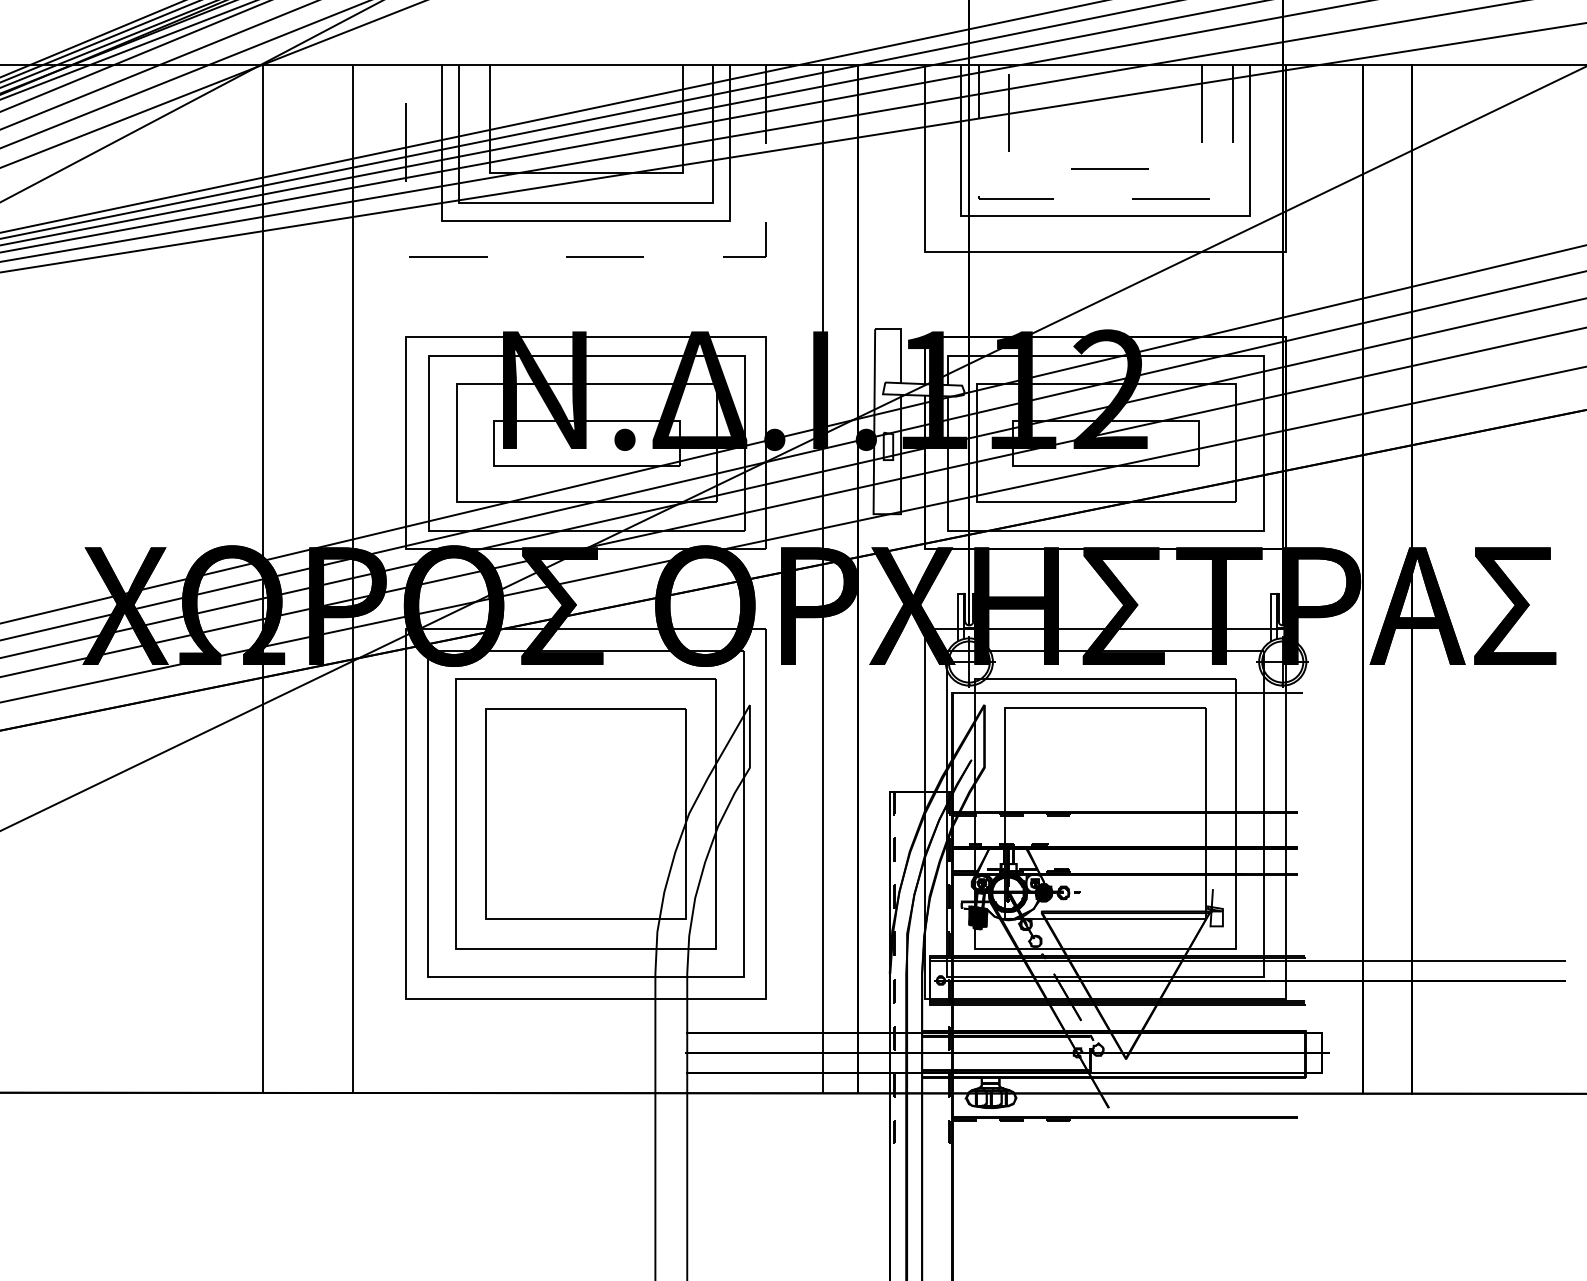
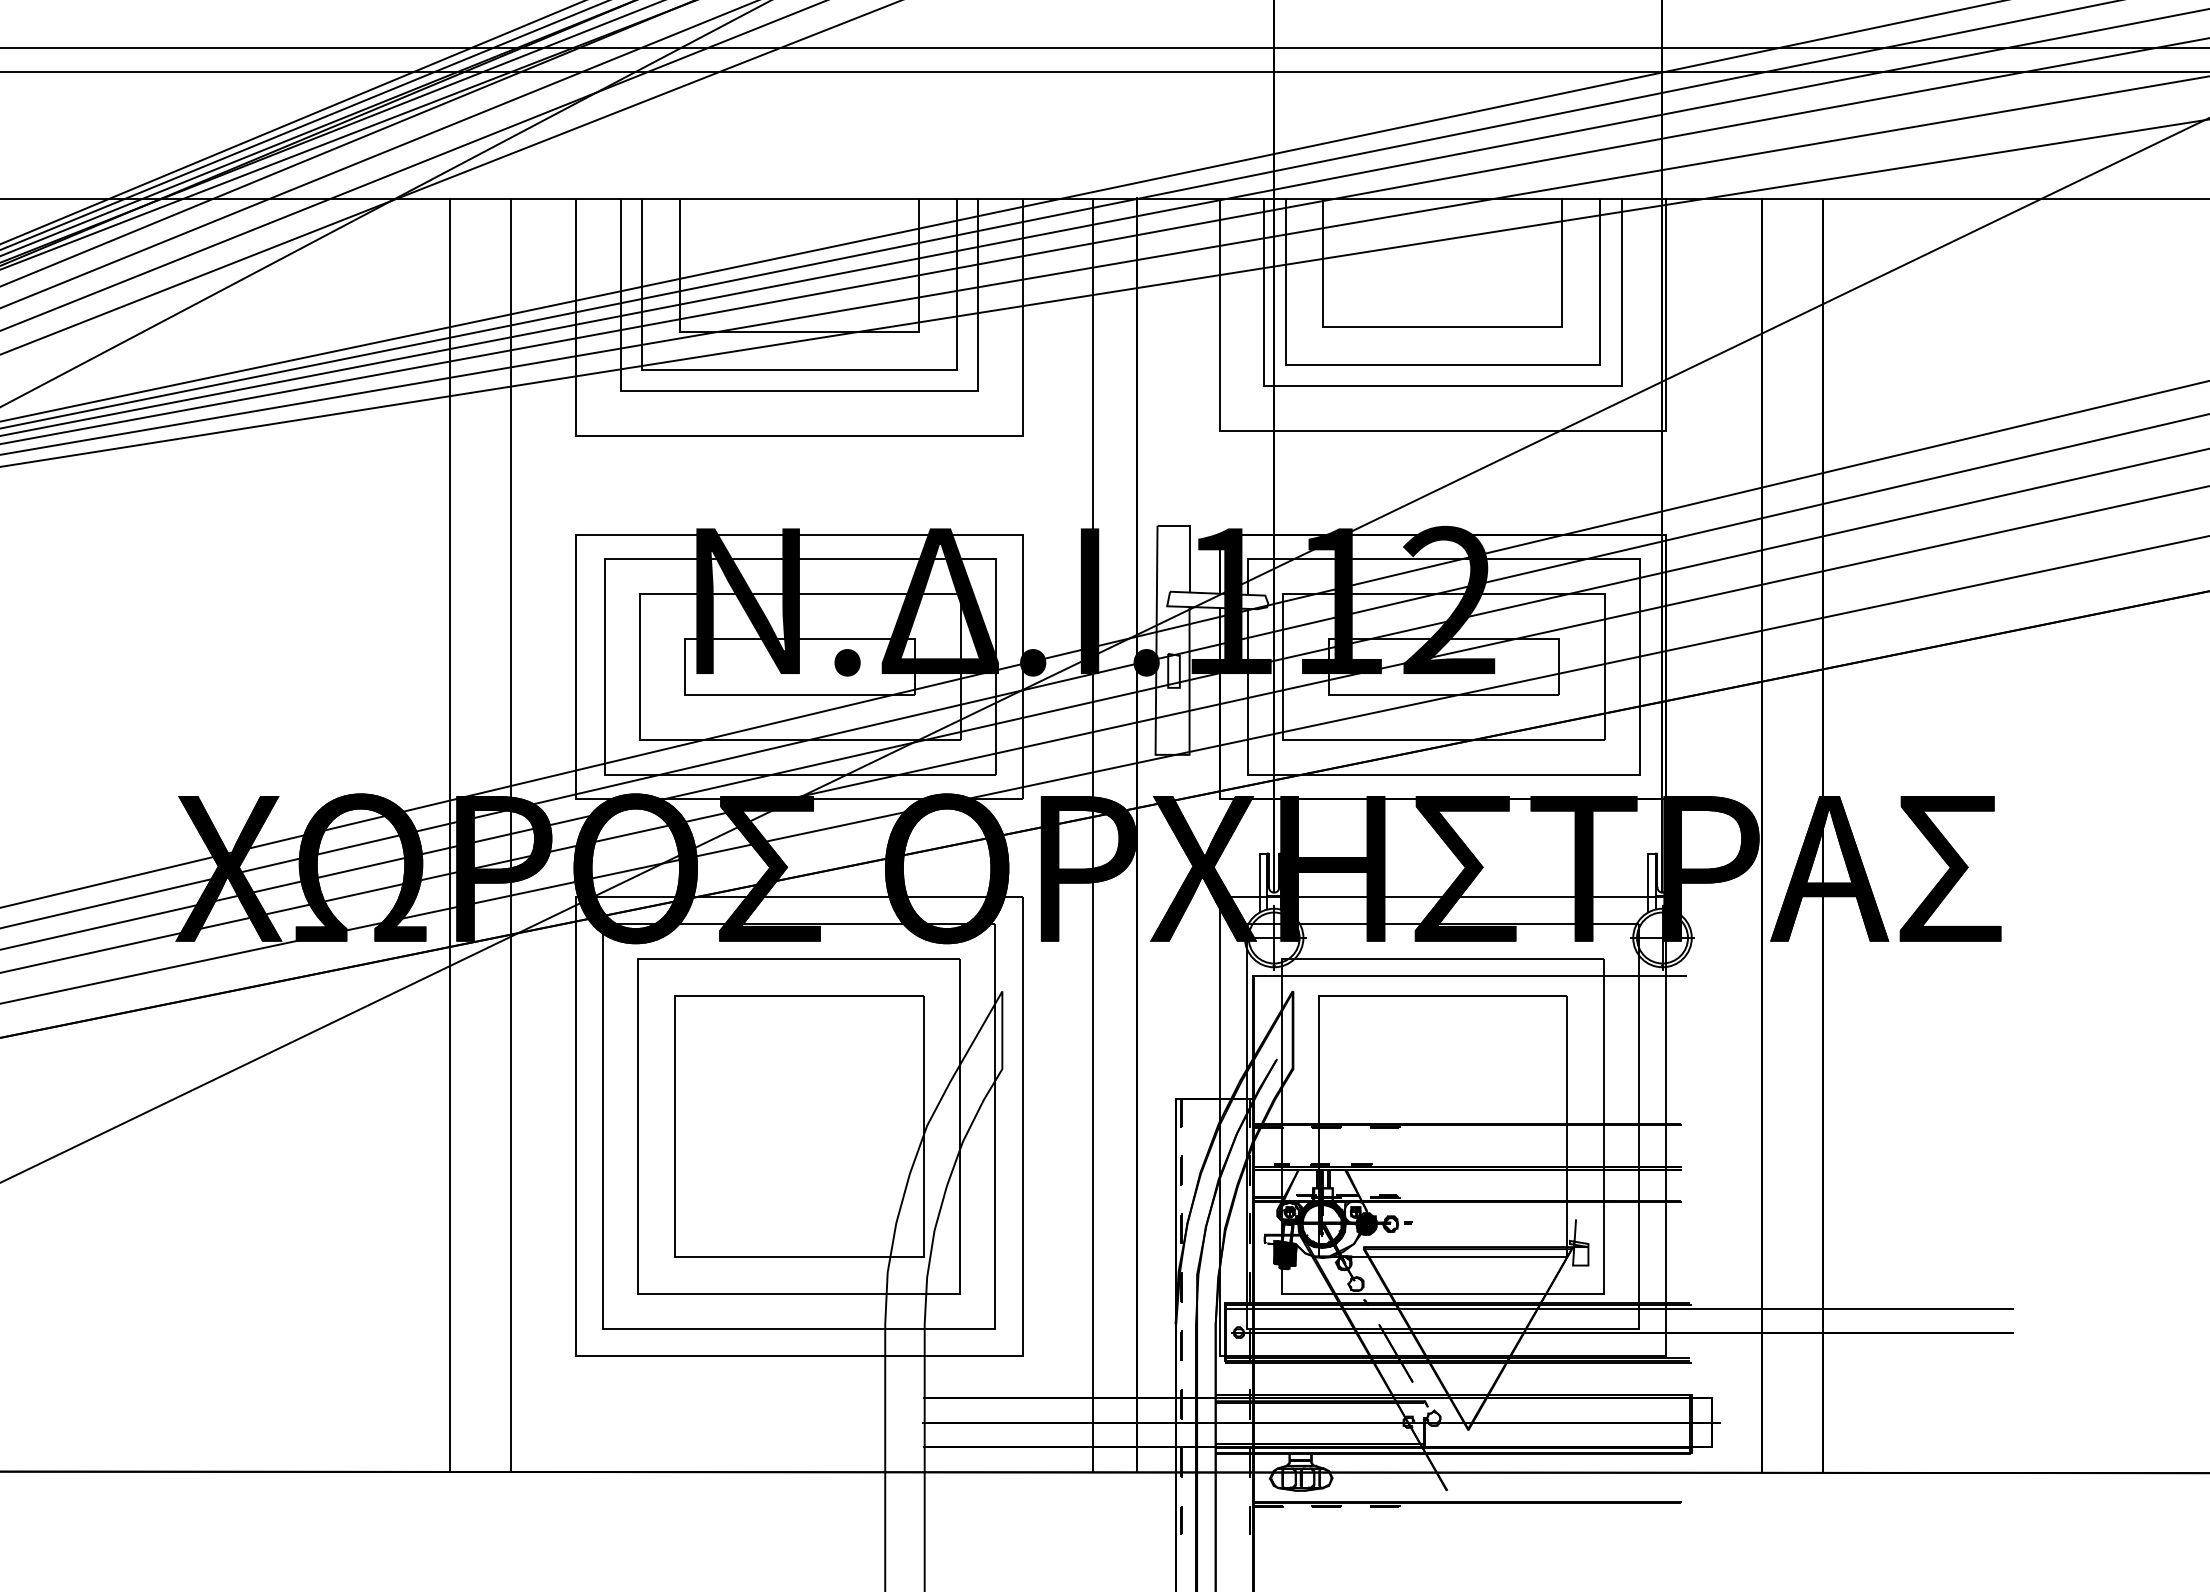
line: (1105, 168) -> (1442, 326), dashed -> solid
line: (1105, 199) -> (1442, 364), dashed -> solid
line: (585, 256) -> (798, 435), dashed -> solid
line: (262, 578) -> (450, 834), moved

